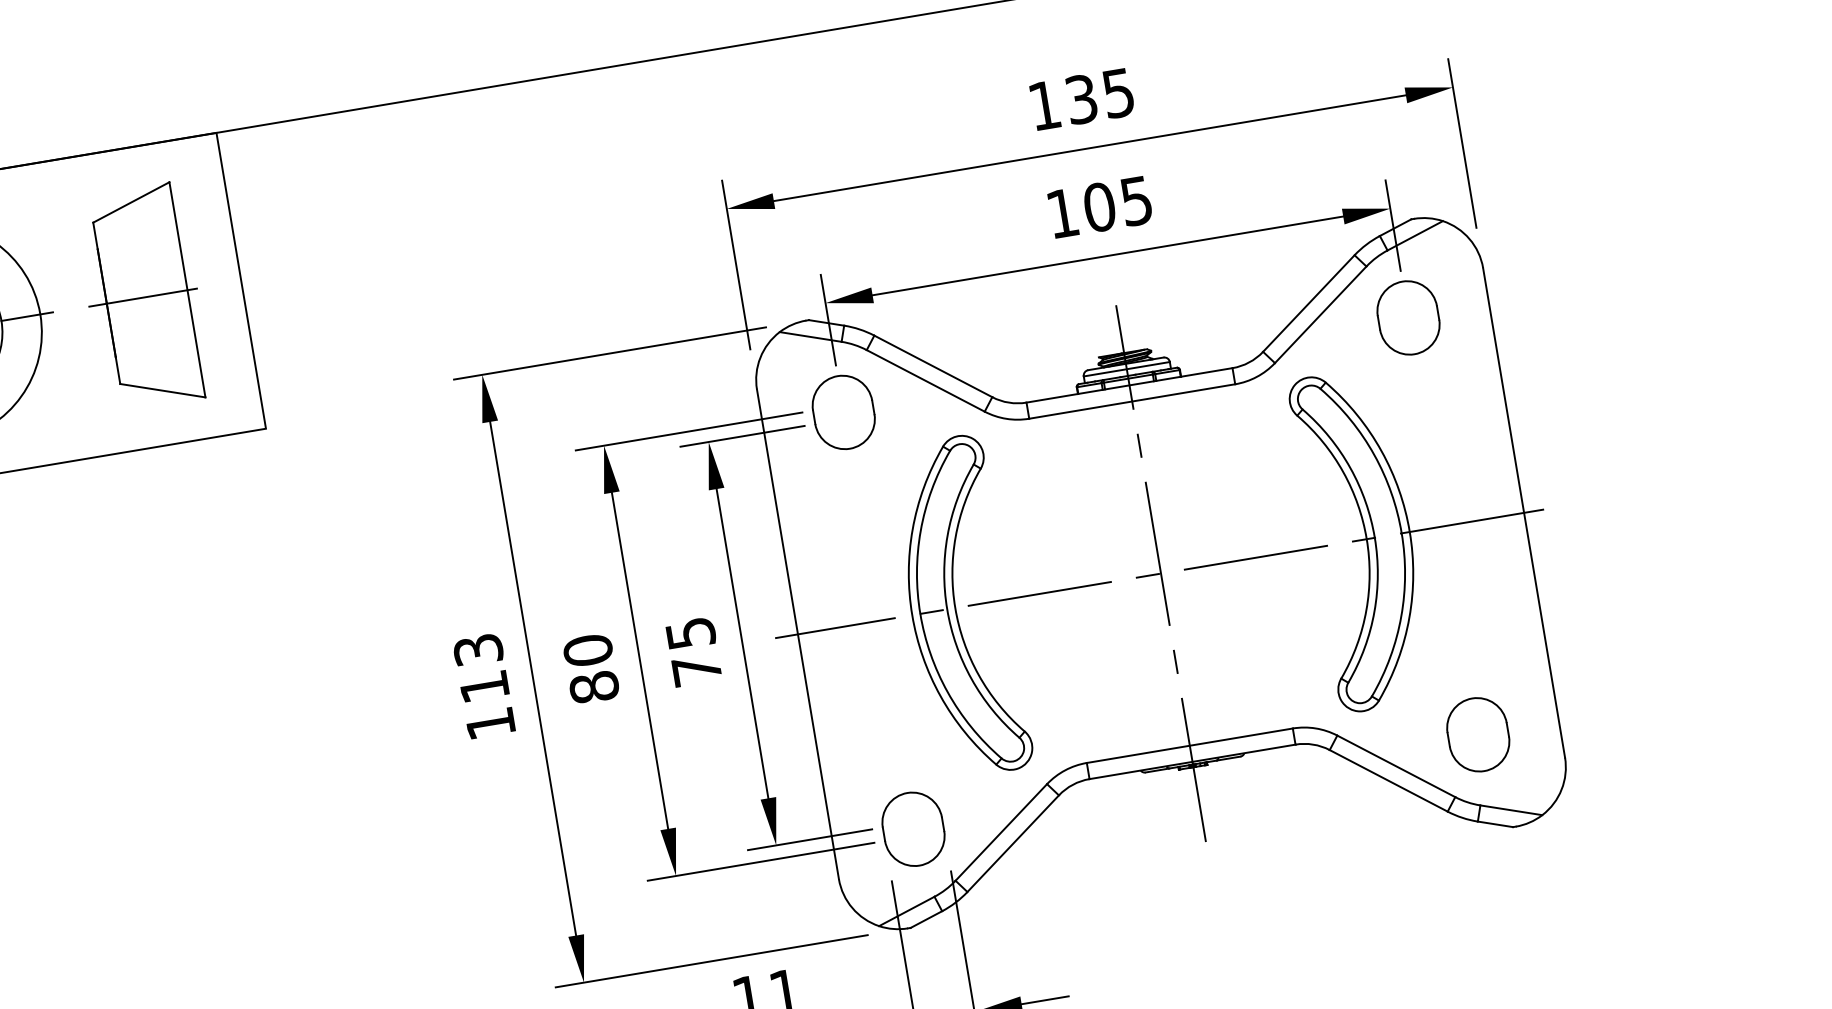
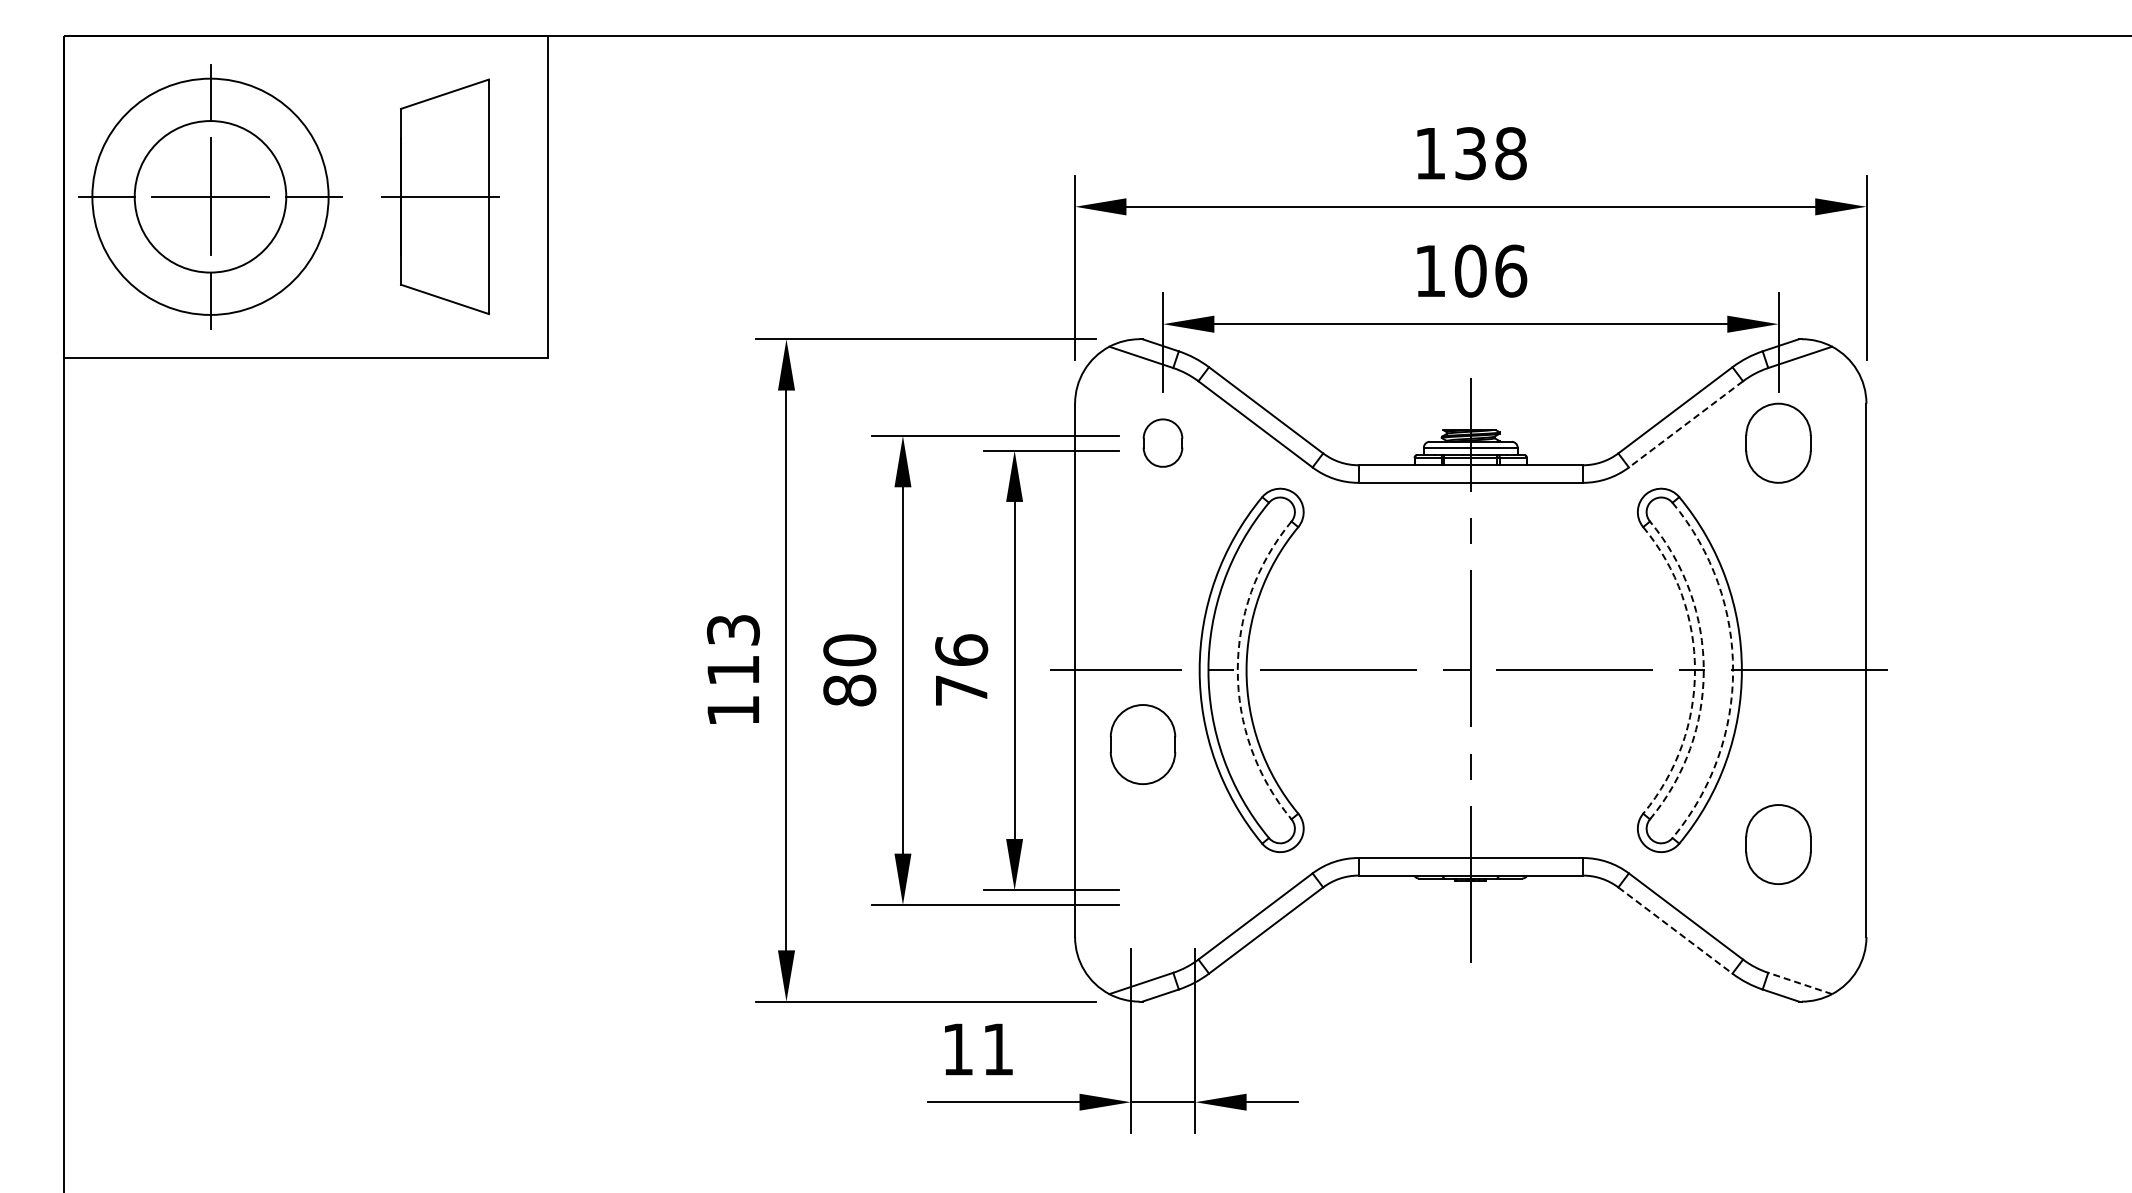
text: (1118, 93) -> (1510, 153), 135 -> 138
text: (1136, 200) -> (1511, 270), 105 -> 106
line: (1321, 314) -> (1686, 424), solid -> dashed
part: (843, 411) -> (1162, 442), size x0.6
arc: (1402, 533) -> (1733, 670), solid -> dashed
arc: (1374, 537) -> (1703, 670), solid -> dashed
arc: (1366, 539) -> (1694, 670), solid -> dashed
arc: (947, 609) -> (1237, 670), solid -> dashed
text: (690, 632) -> (961, 649), 75 -> 76
part: (1478, 734) -> (1778, 844), moved
line: (1388, 780) -> (1675, 930), solid -> dashed
line: (1511, 810) -> (1800, 983), solid -> dashed
part: (913, 829) -> (1142, 744), moved

